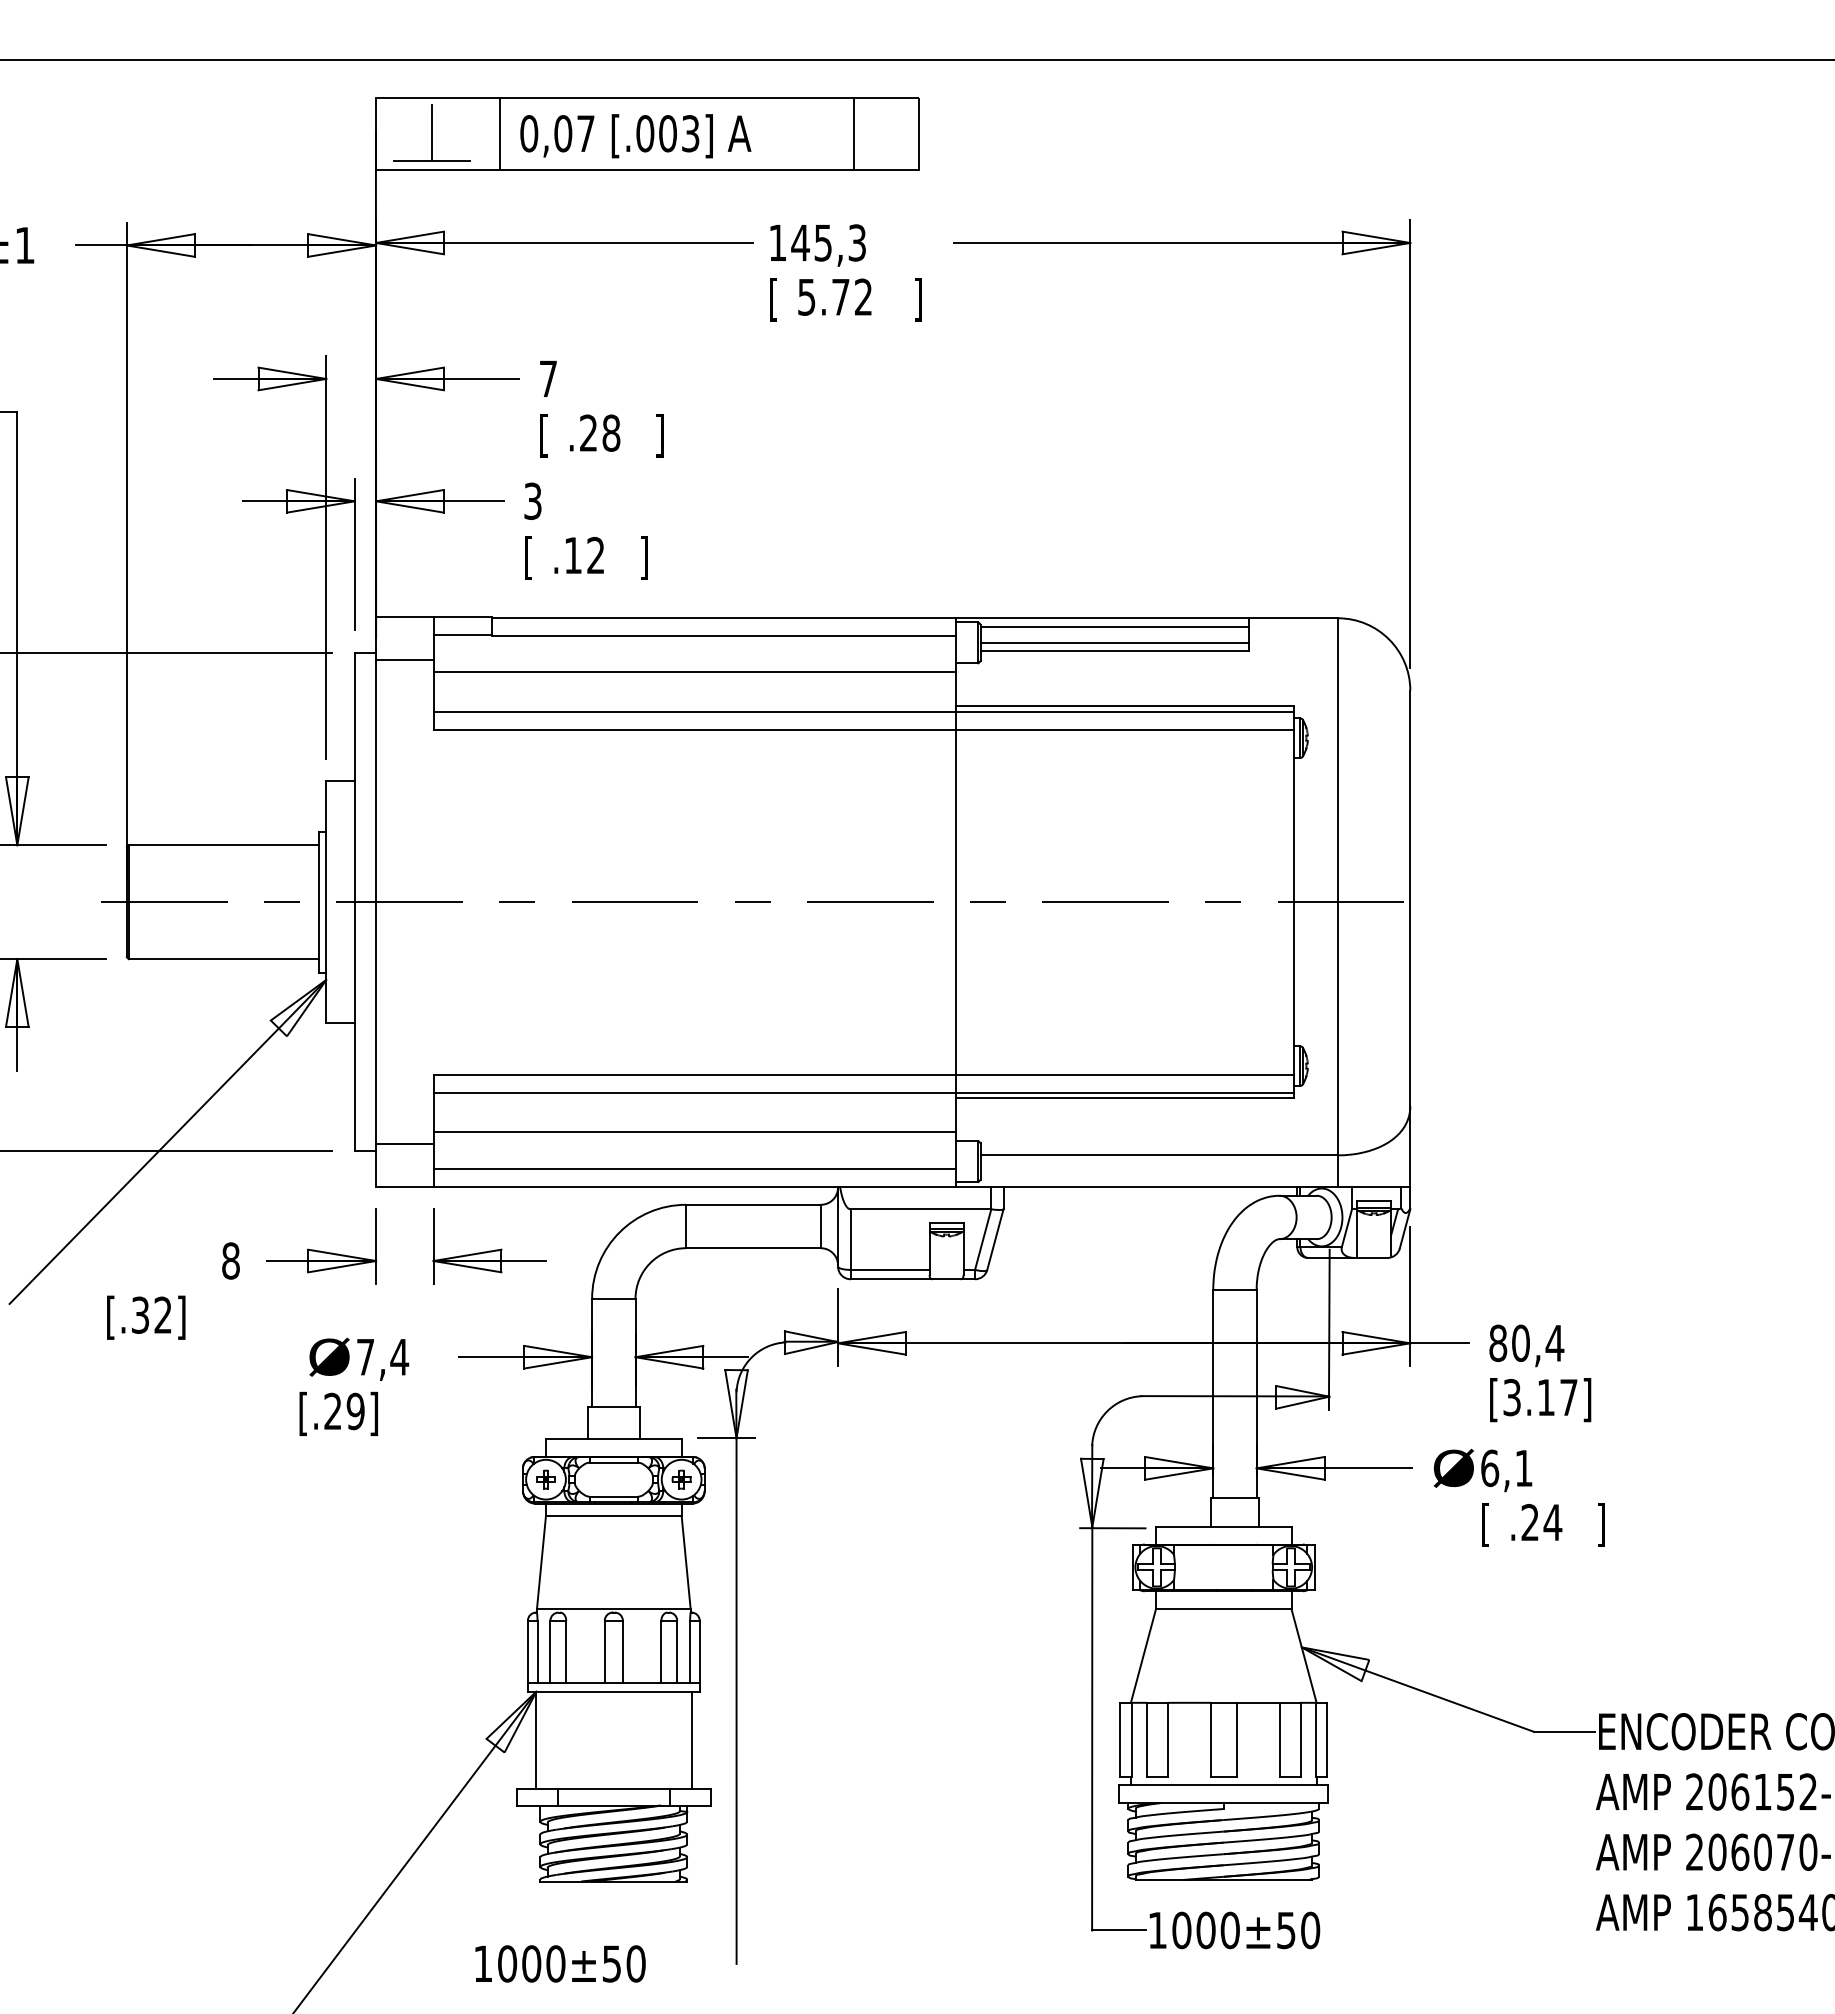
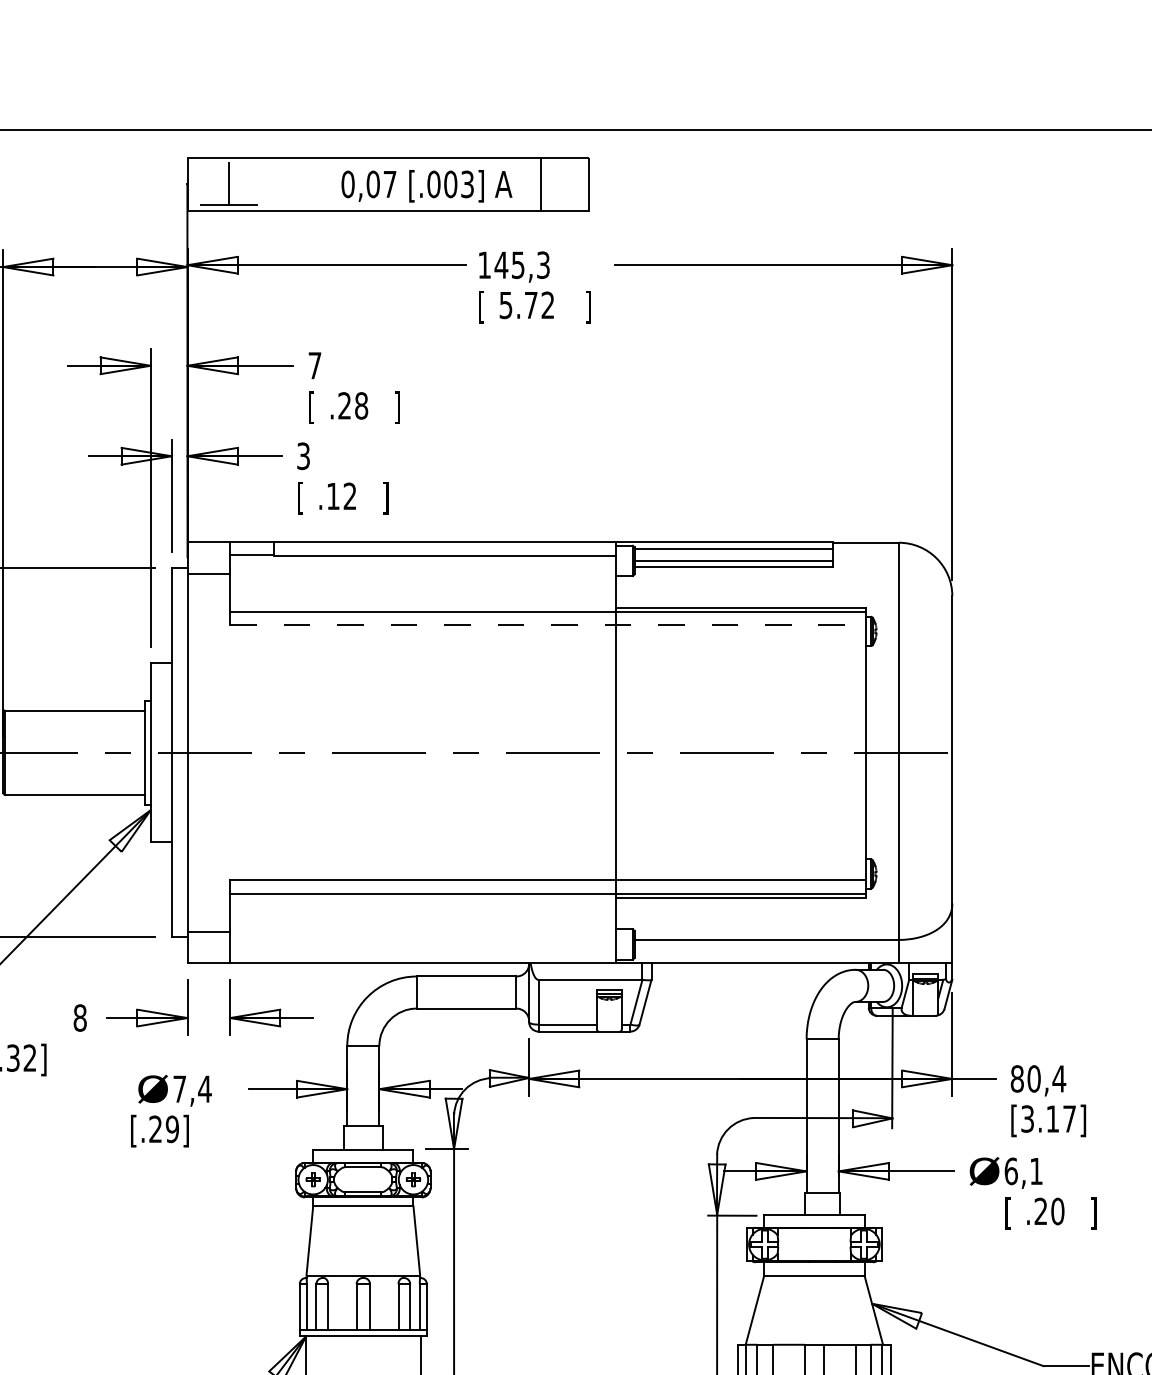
line: (499, 133) -> (278, 184), removed
text: (635, 136) -> (426, 186), moved
line: (694, 671) -> (422, 582), removed
line: (864, 729) -> (548, 625), solid -> dashed
line: (694, 1132) -> (422, 923), removed
line: (694, 1168) -> (422, 949), removed
text: (1552, 1522) -> (1057, 1211), .24 -> .20

